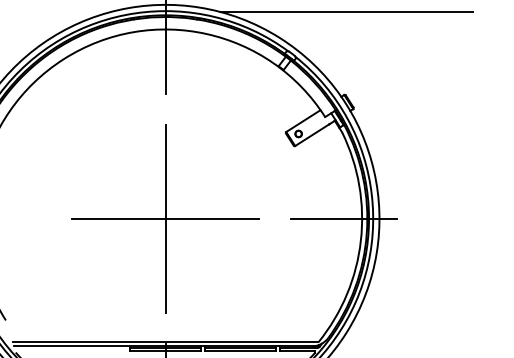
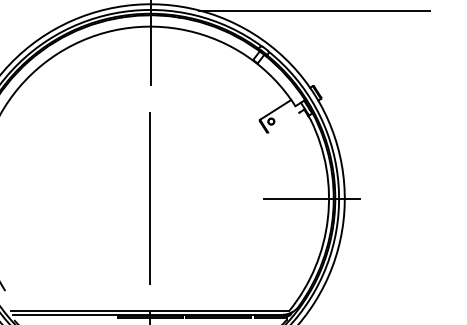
line: (312, 134) -> (283, 122), removed
line: (165, 218) -> (150, 198), removed

